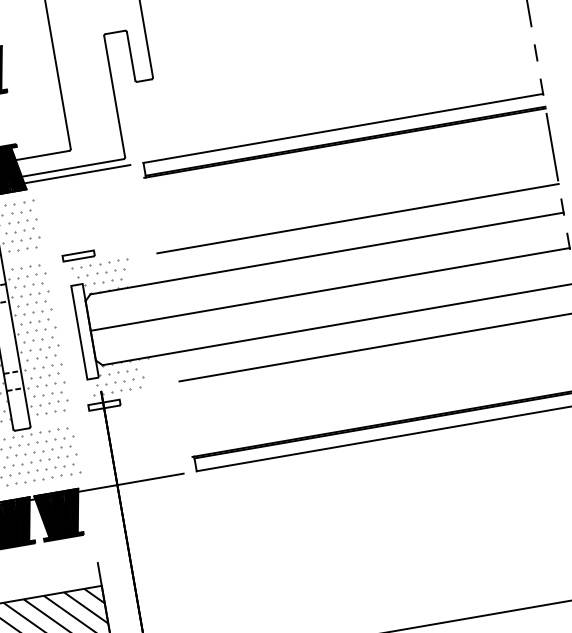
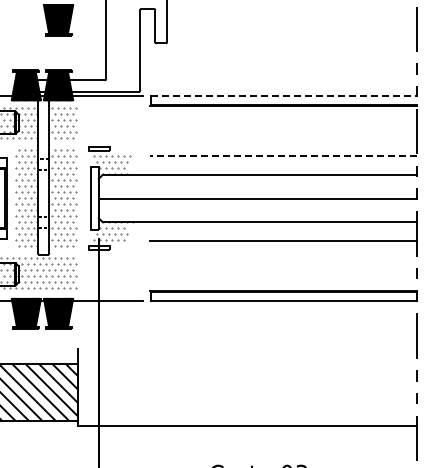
line: (344, 128) -> (284, 96), solid -> dashed
line: (356, 219) -> (282, 156), solid -> dashed

